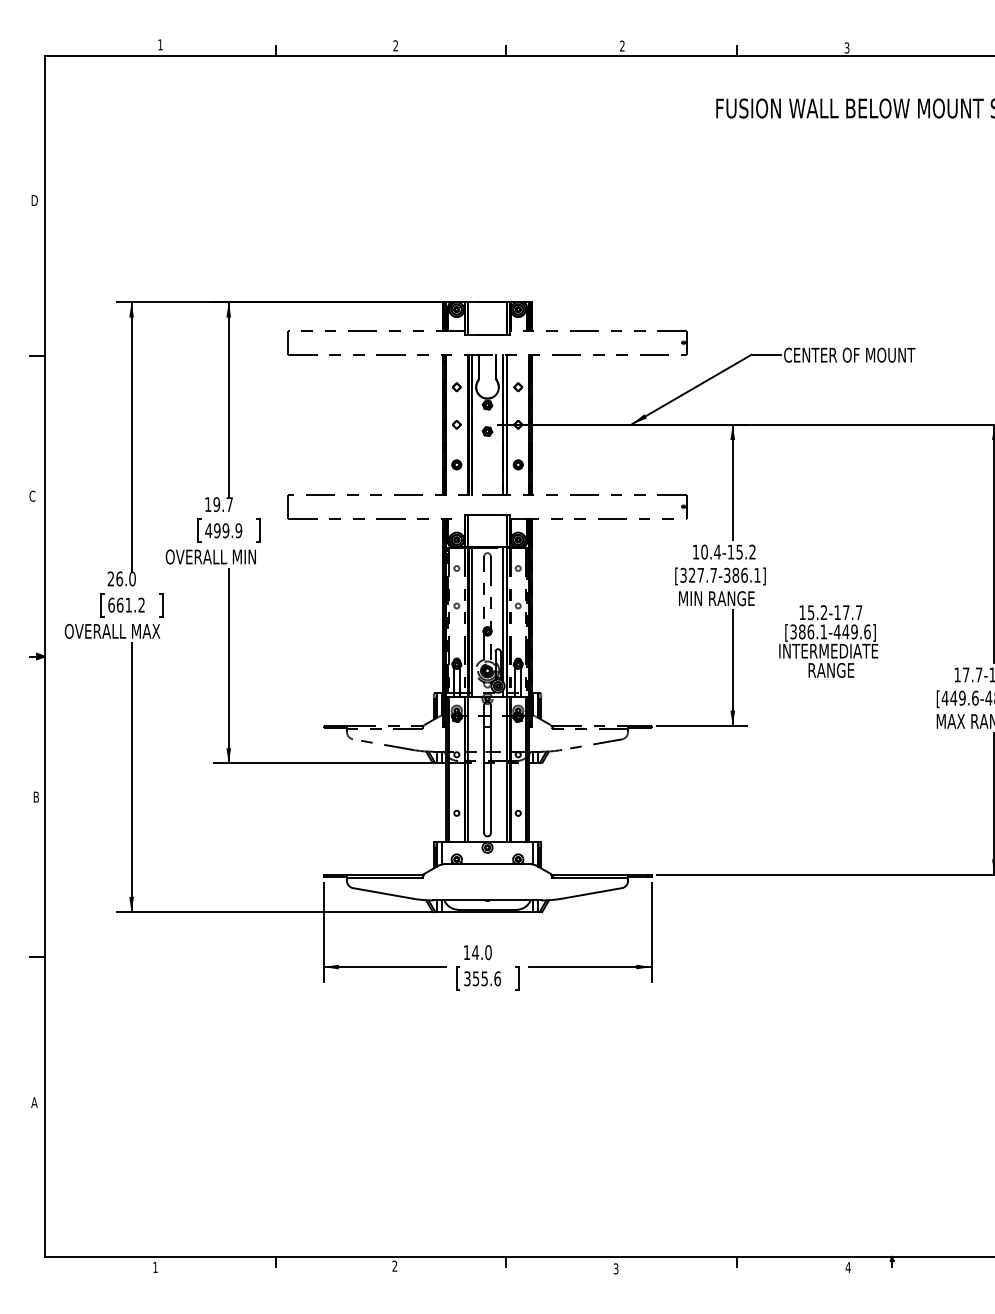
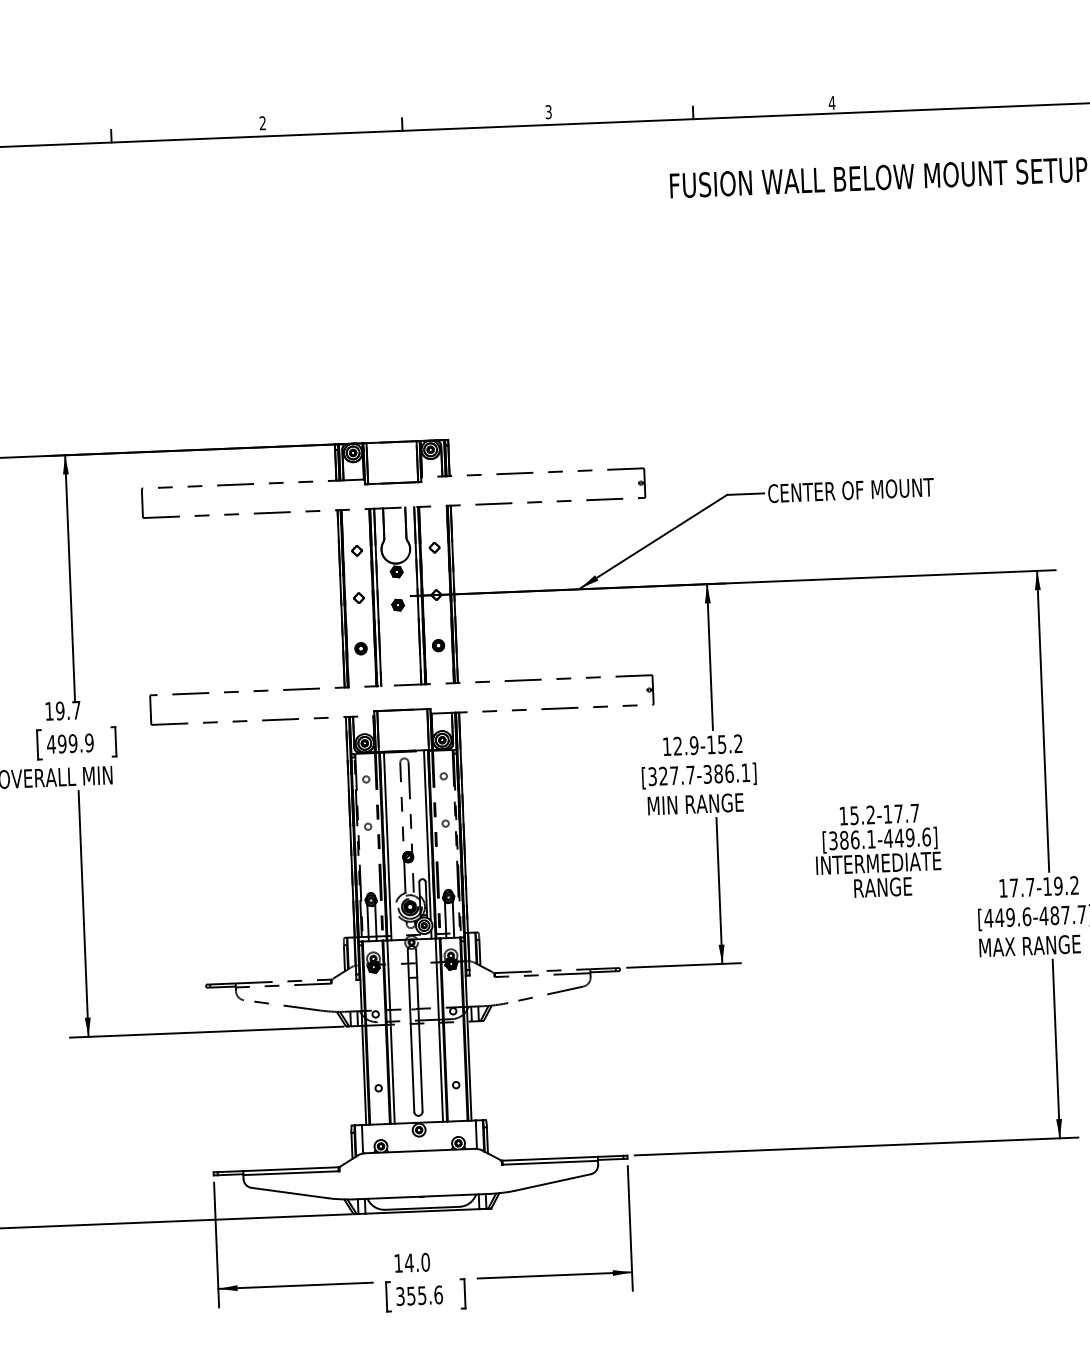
text: (622, 46) -> (548, 112), 2 -> 3
text: (846, 47) -> (831, 102), 3 -> 4
text: (711, 551) -> (686, 745), 10.4-15.2 -> 12.9-15.2
text: (828, 641) -> (877, 851), moved

